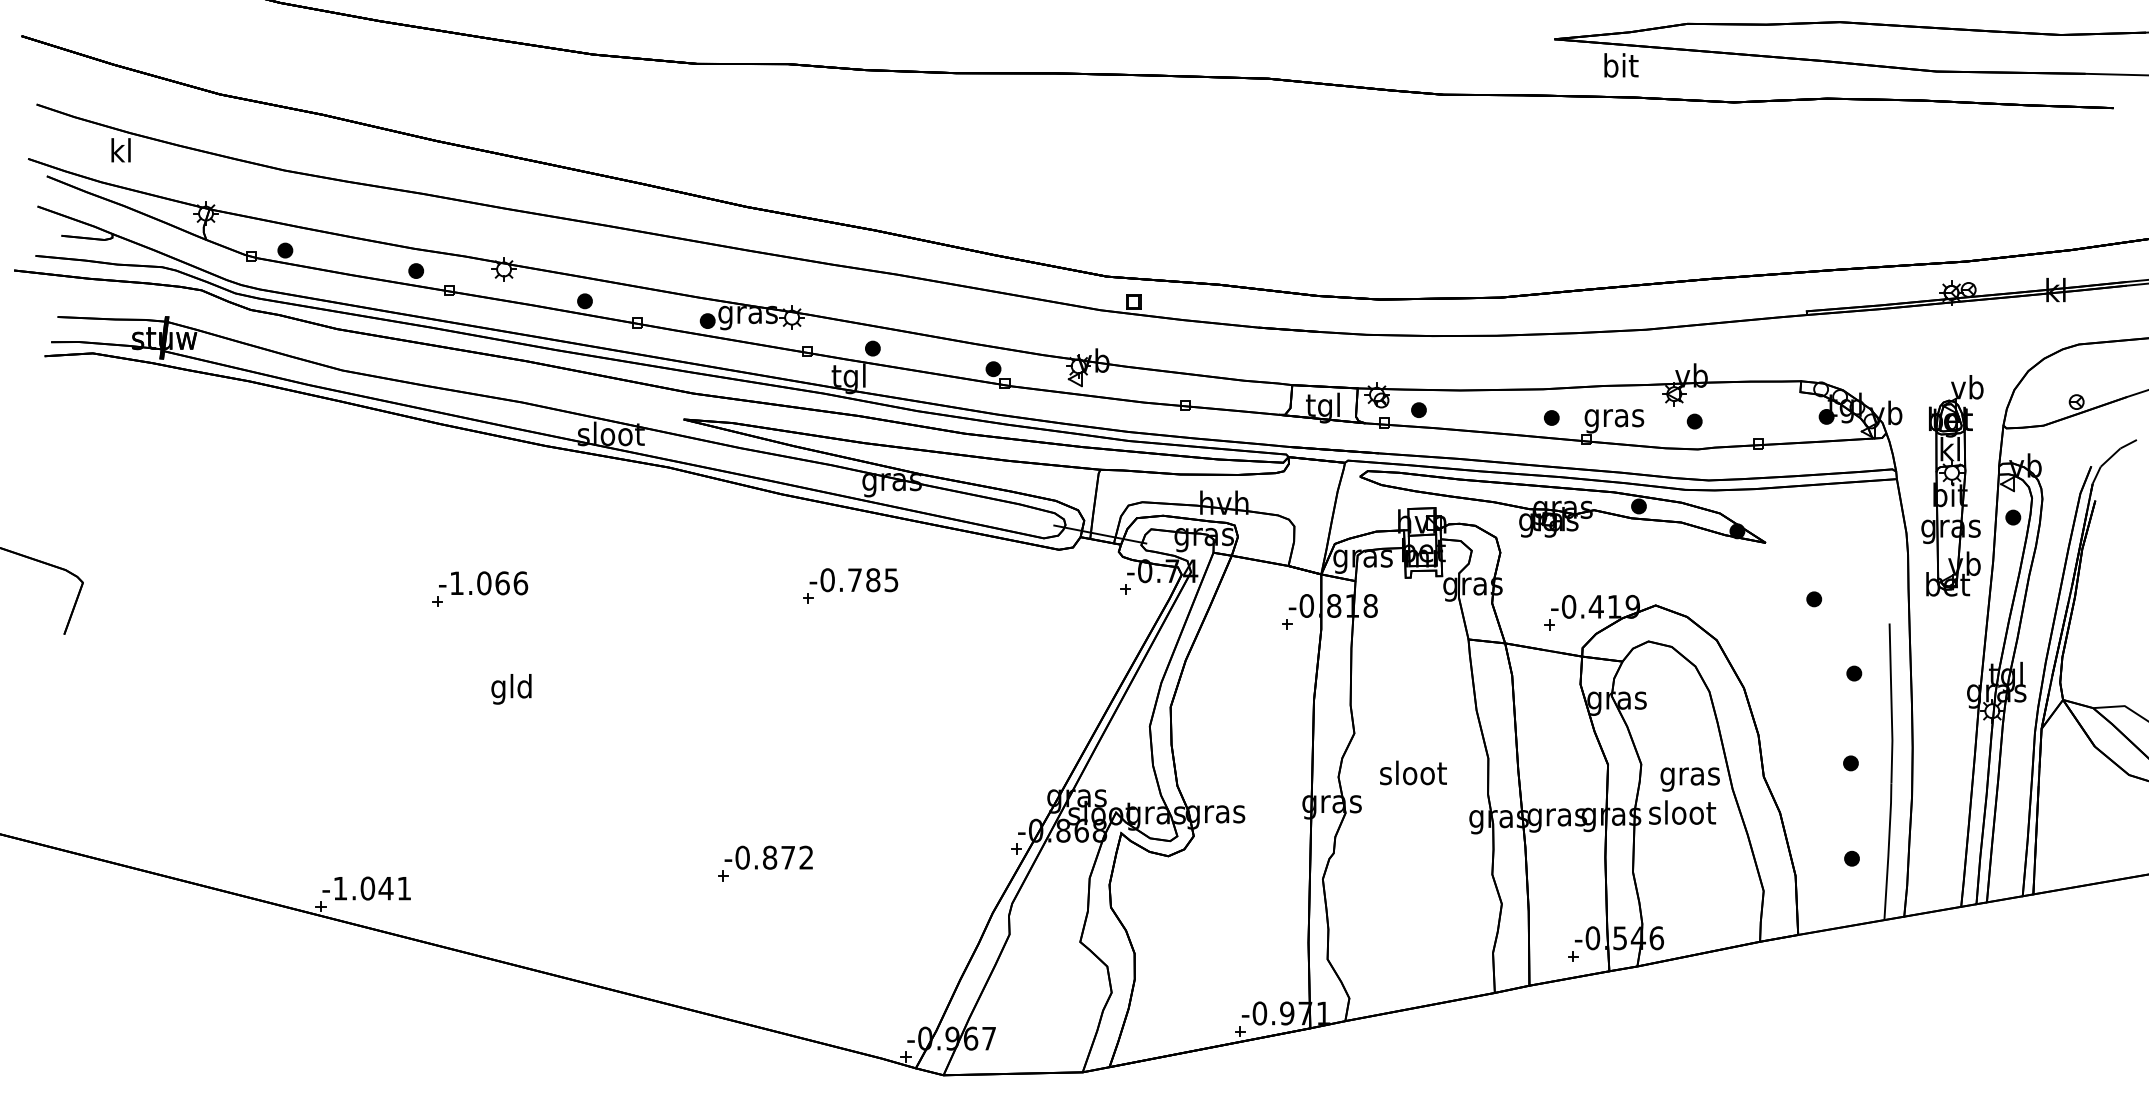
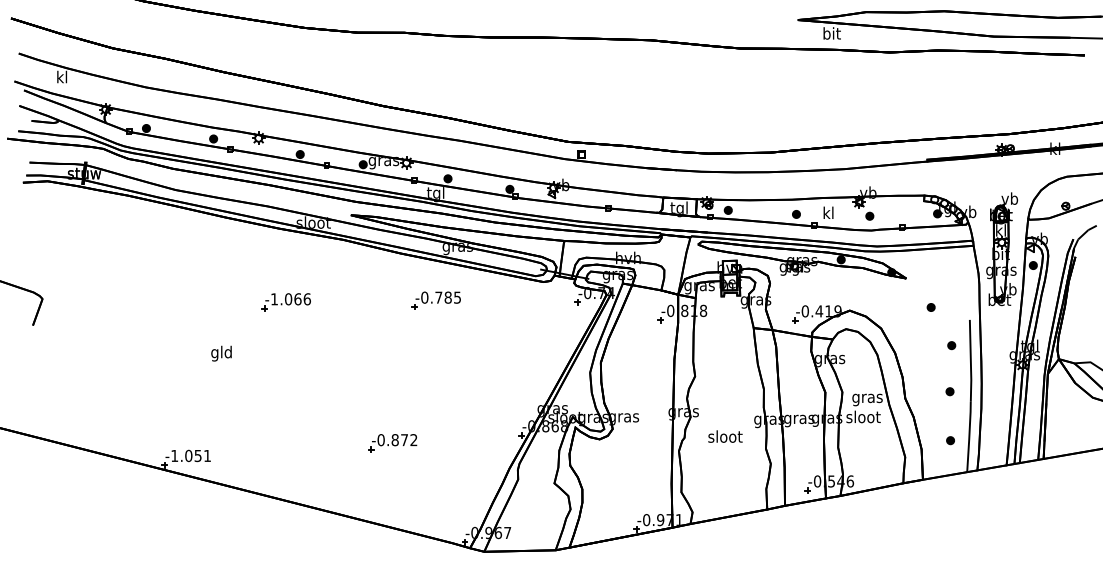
text: (1614, 416) -> (828, 213), gras -> kl
part: (478, 589) -> (285, 302), moved
text: (511, 688) -> (221, 353), moved
text: (1413, 772) -> (725, 436), moved
text: (384, 889) -> (197, 456), -1.041 -> -1.051

